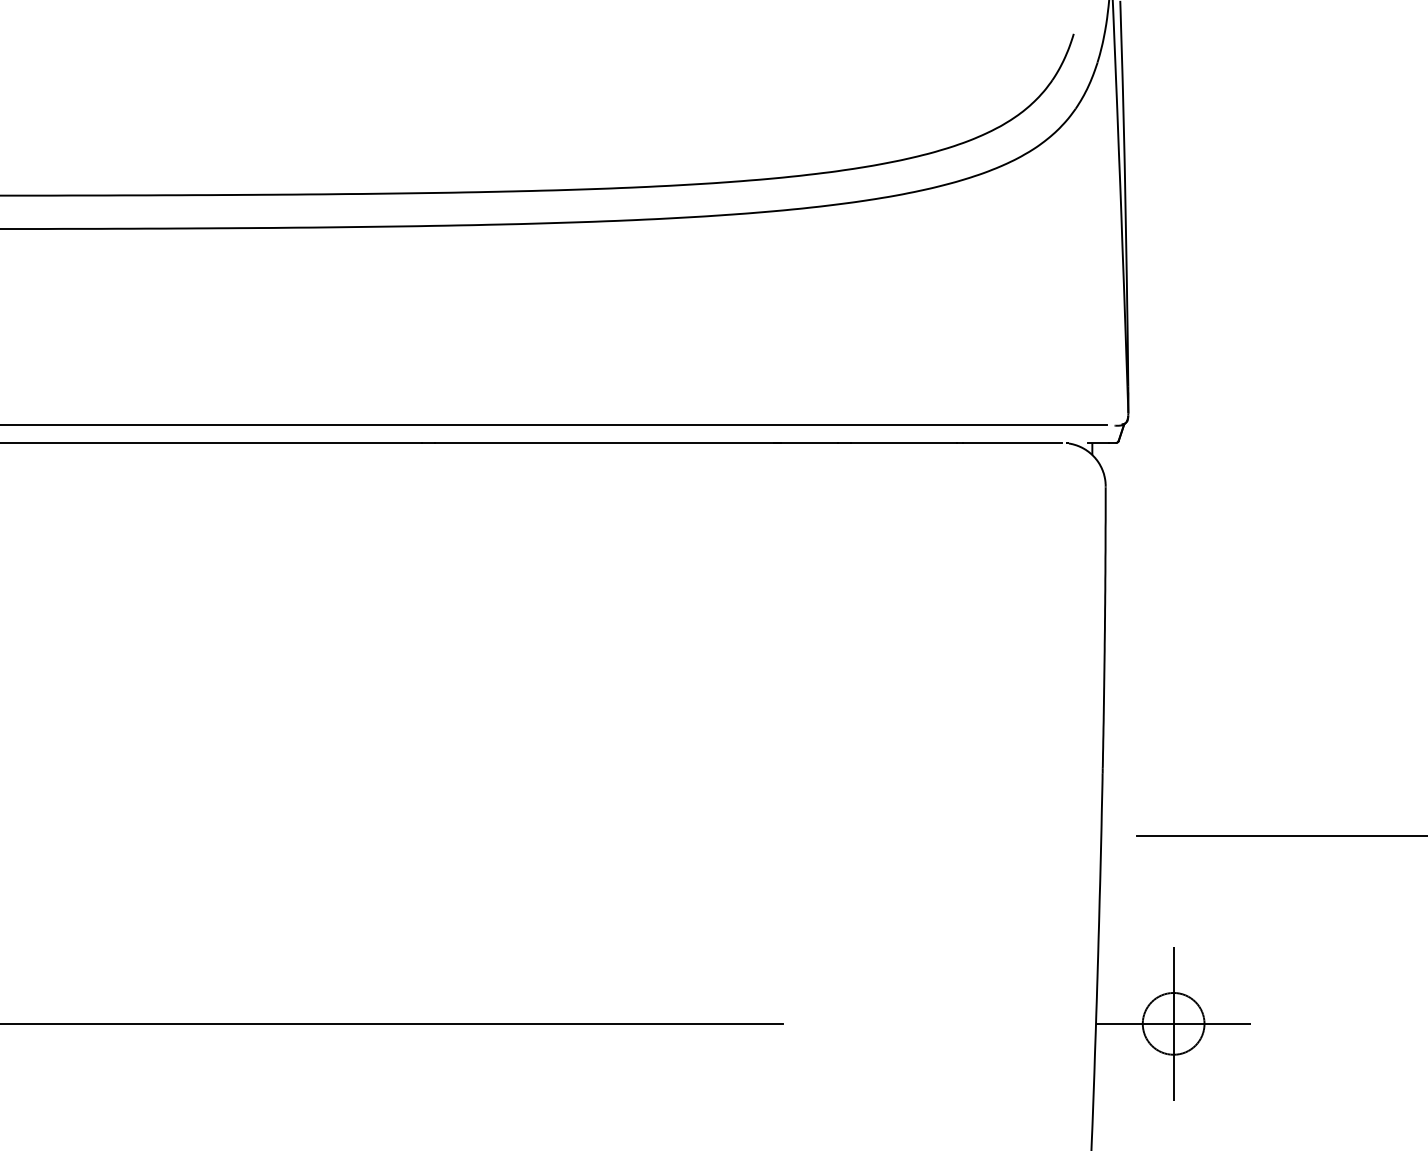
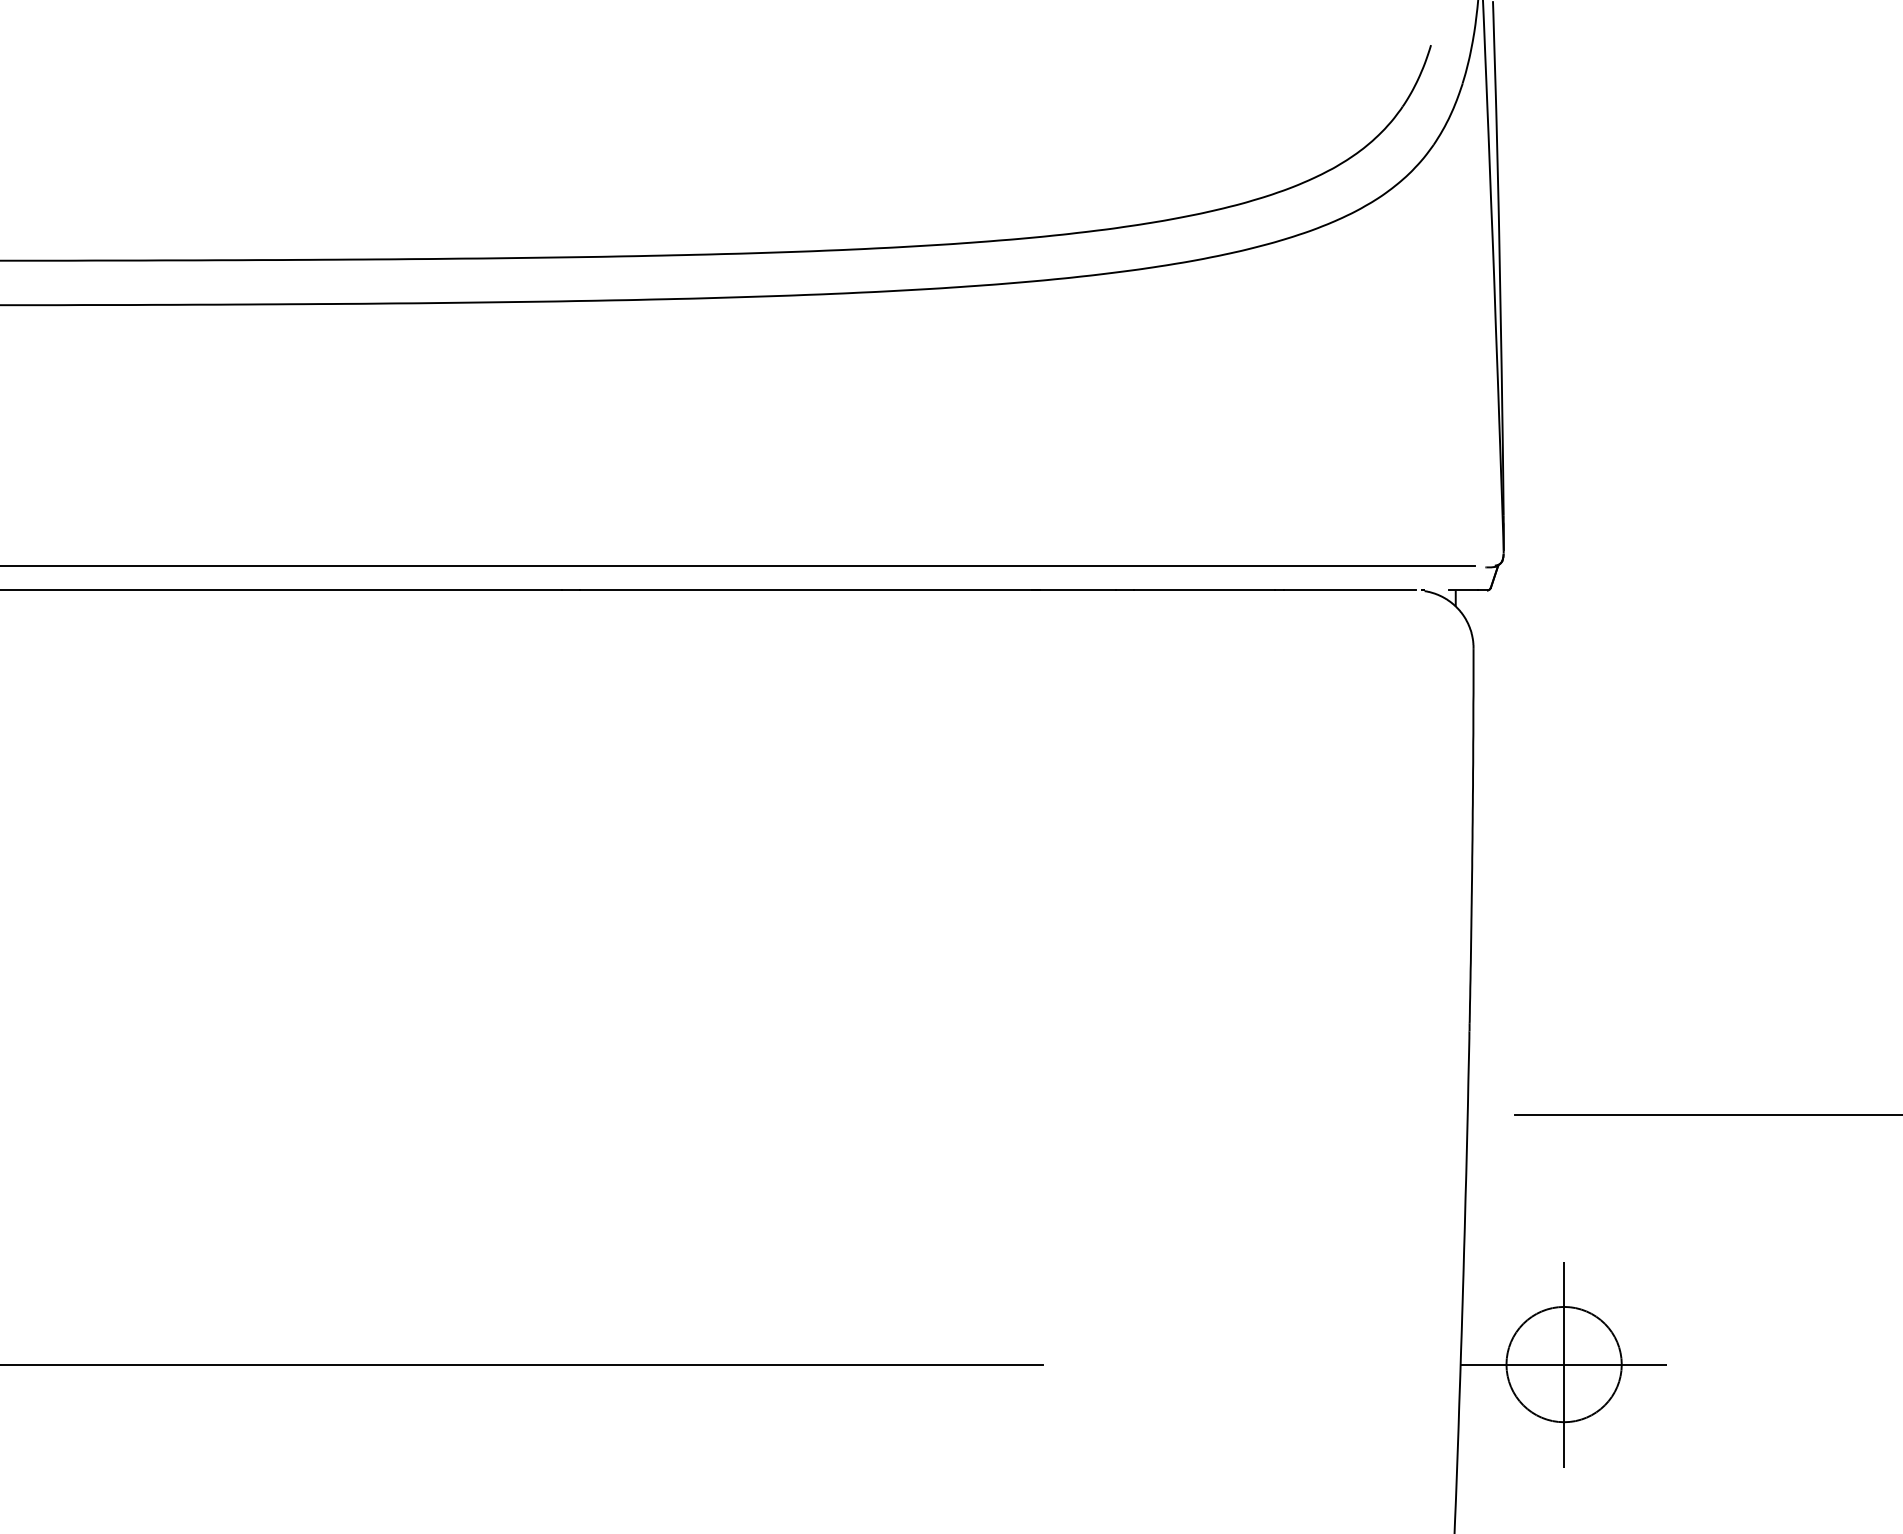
circle: (1173, 1023) -> (1563, 1364), size x1.4

